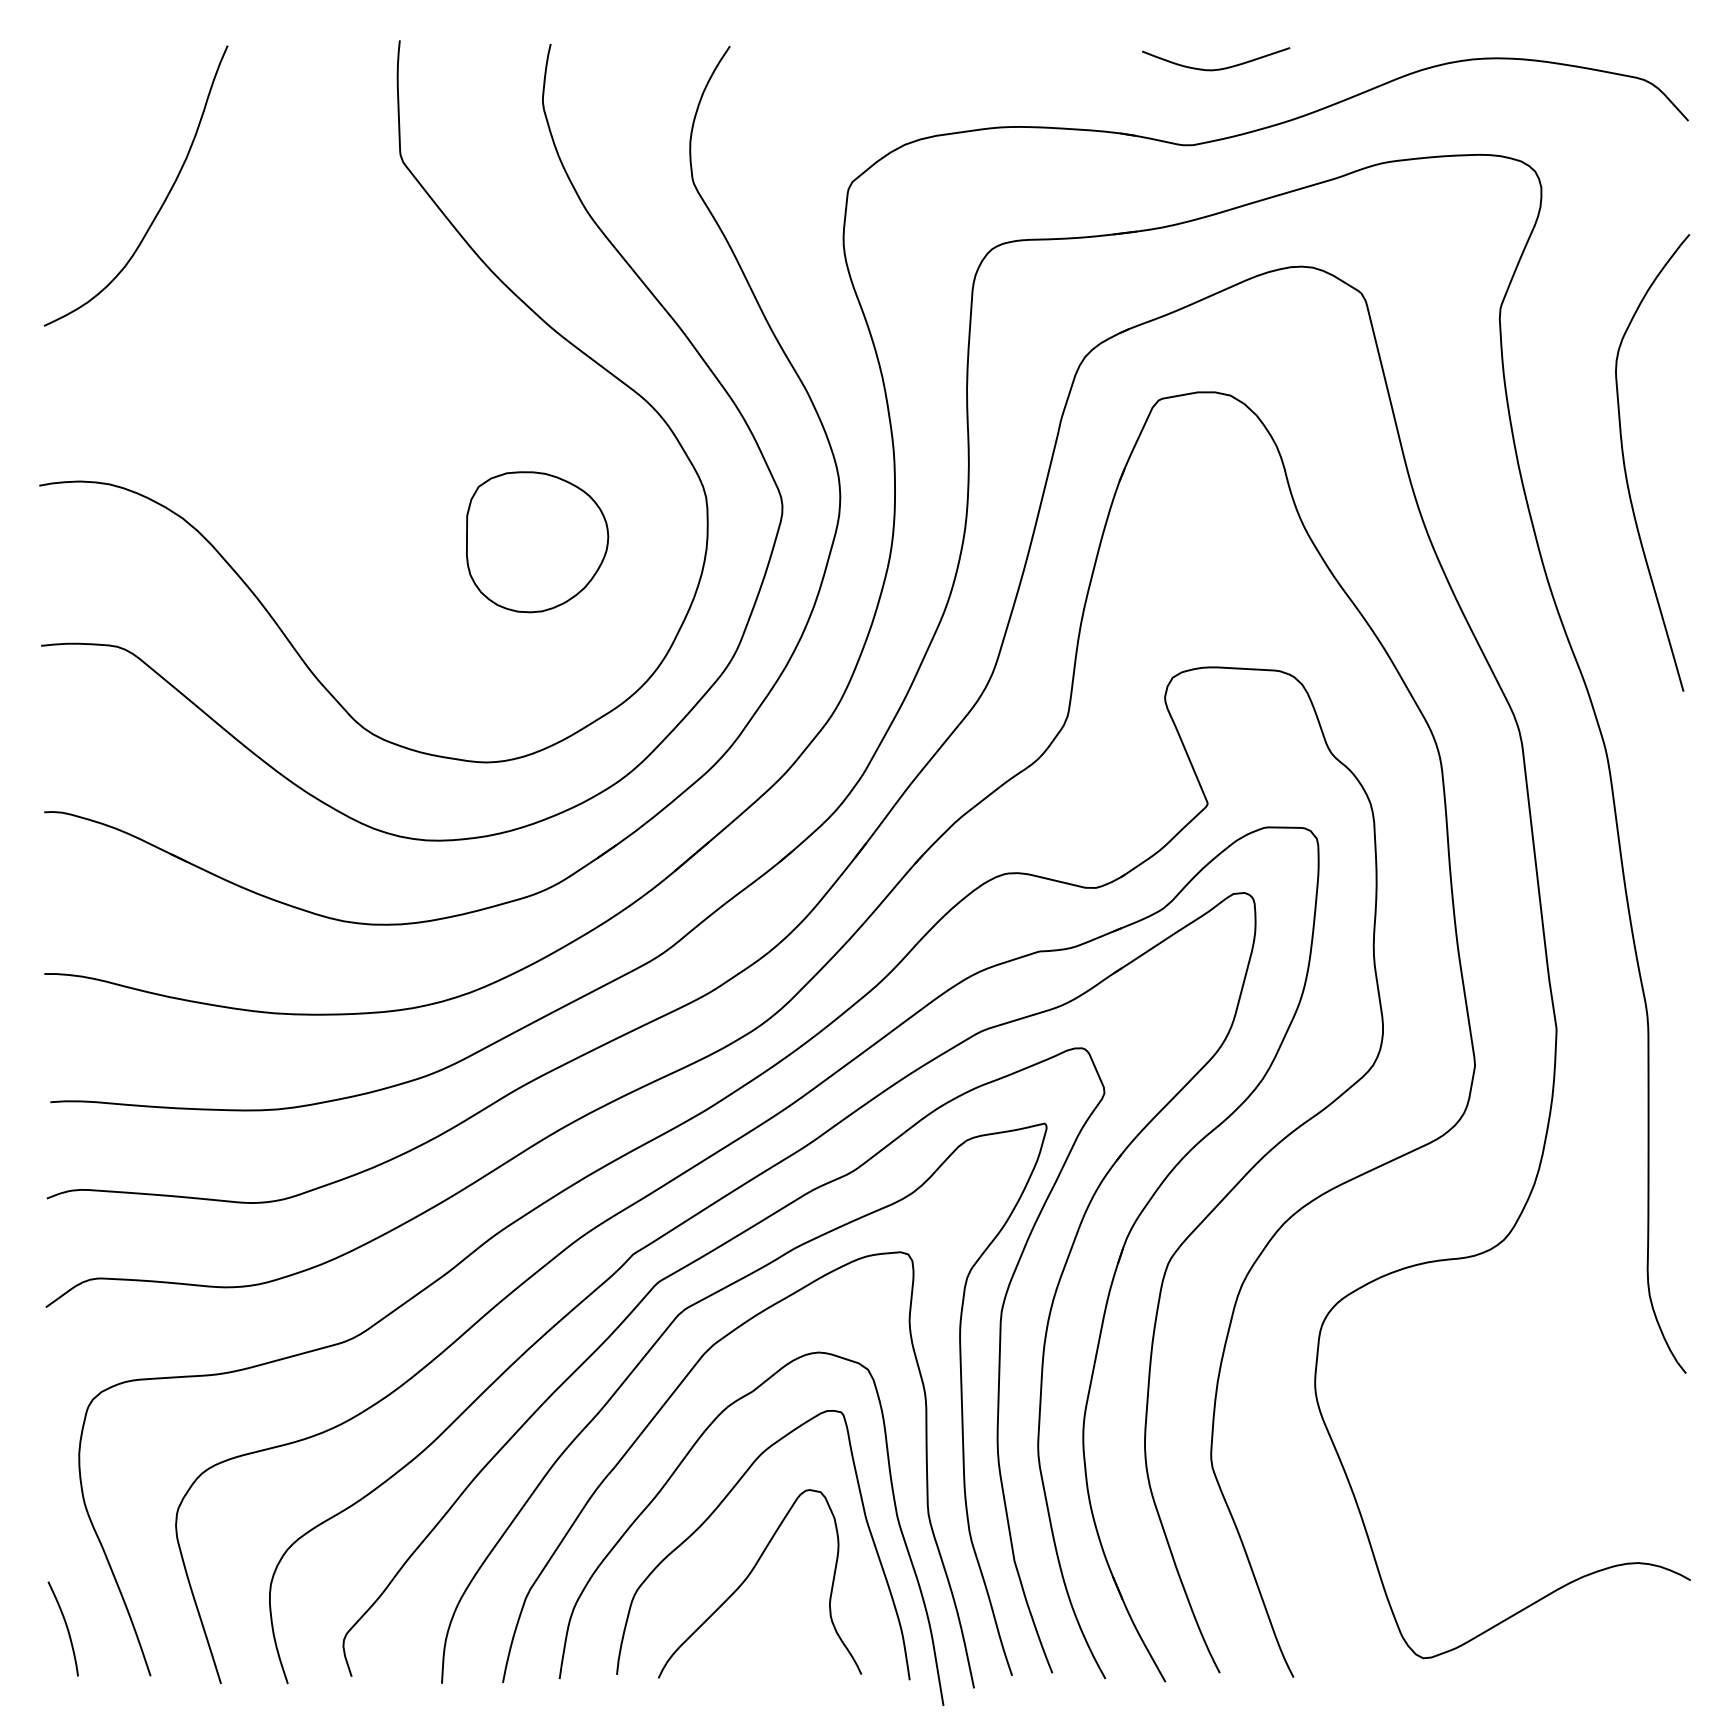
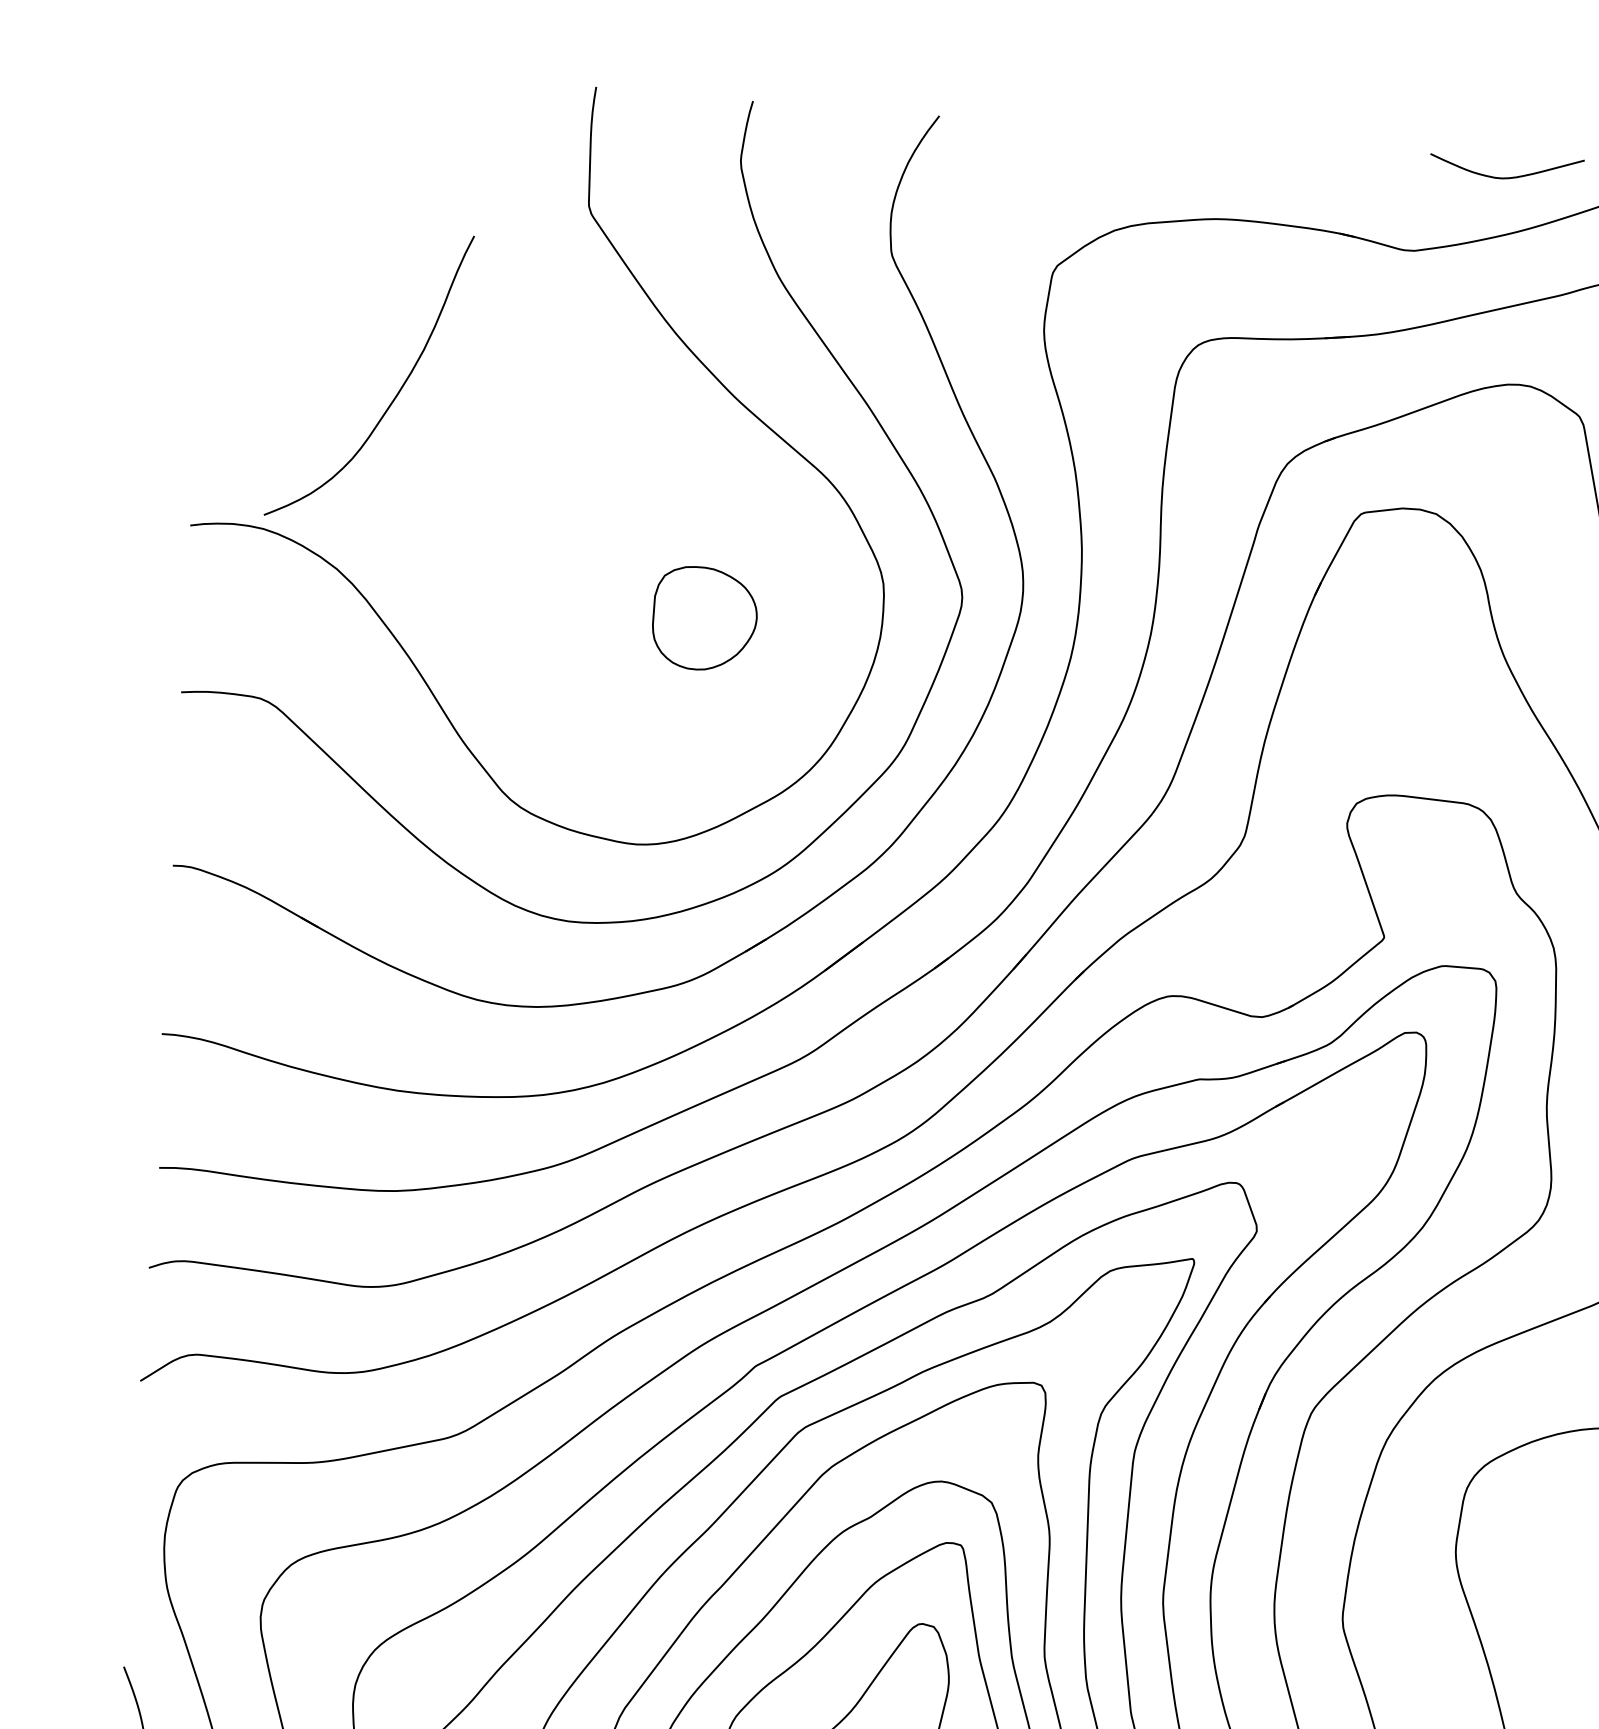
curve: (1217, 68) -> (1507, 176), moved
curve: (164, 199) -> (397, 391), moved
part: (537, 542) -> (704, 619), size x0.7

